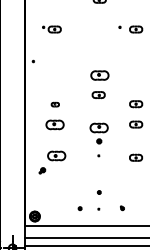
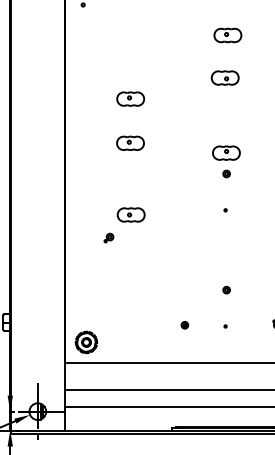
part: (99, 75) -> (226, 35), size x0.71
part: (55, 104) -> (131, 98), size x1.67
part: (55, 125) -> (131, 144), size x0.71
part: (99, 133) -> (226, 161), size x0.71
part: (52, 162) -> (124, 224), size x0.71

